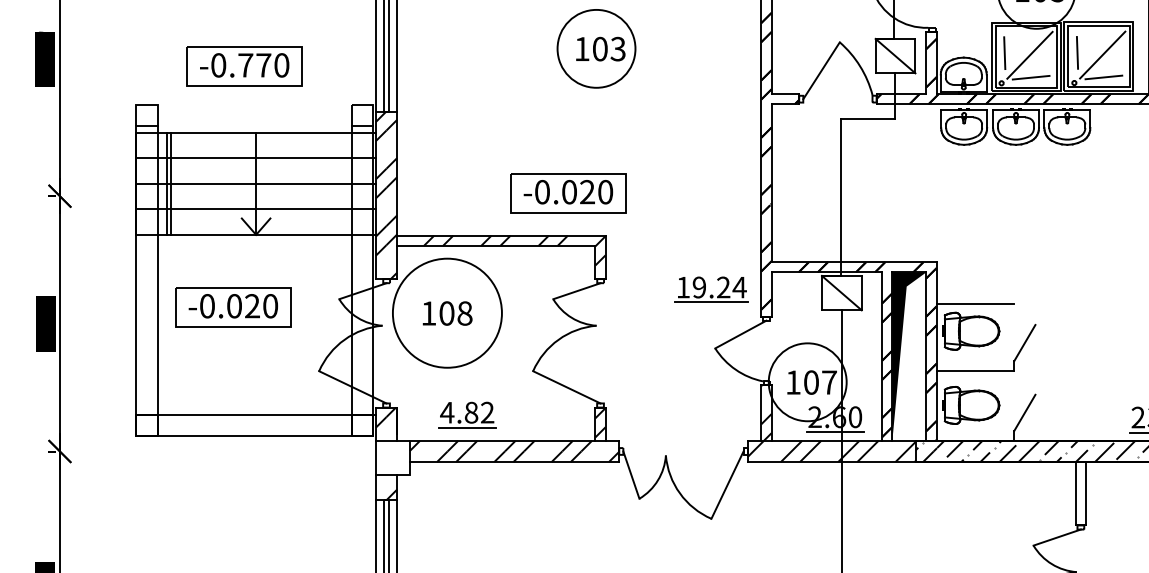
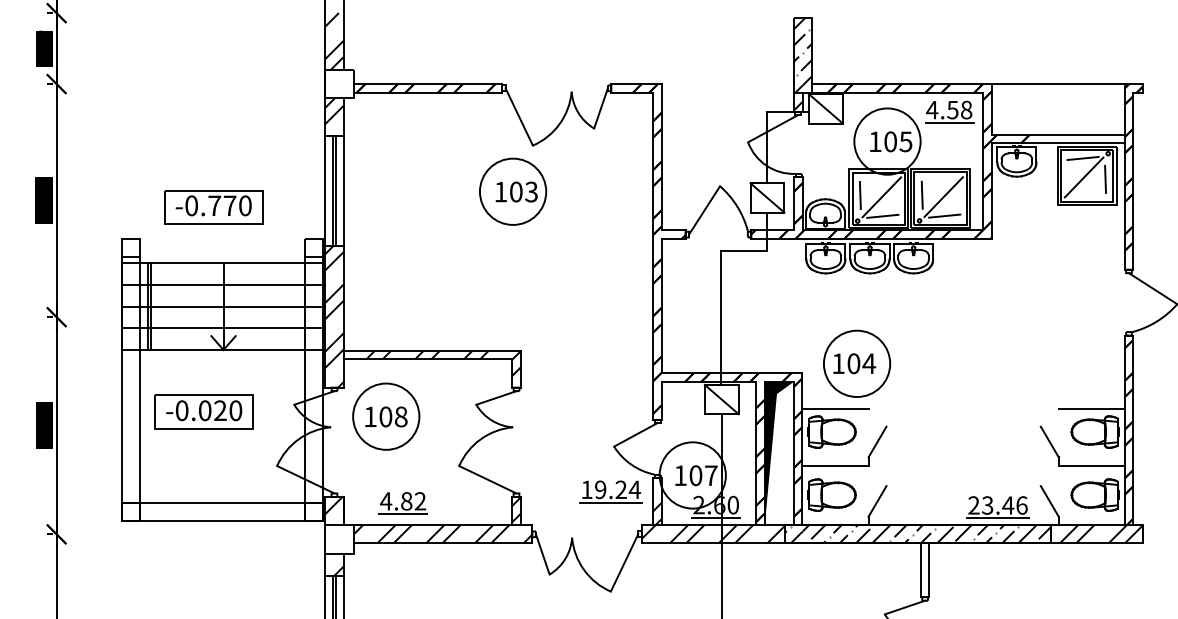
part: (567, 193) -> (488, 314), removed
part: (1001, 250) -> (857, 363), added
part: (711, 289) -> (610, 491), moved
circle: (447, 312) -> (386, 416), size x0.71

